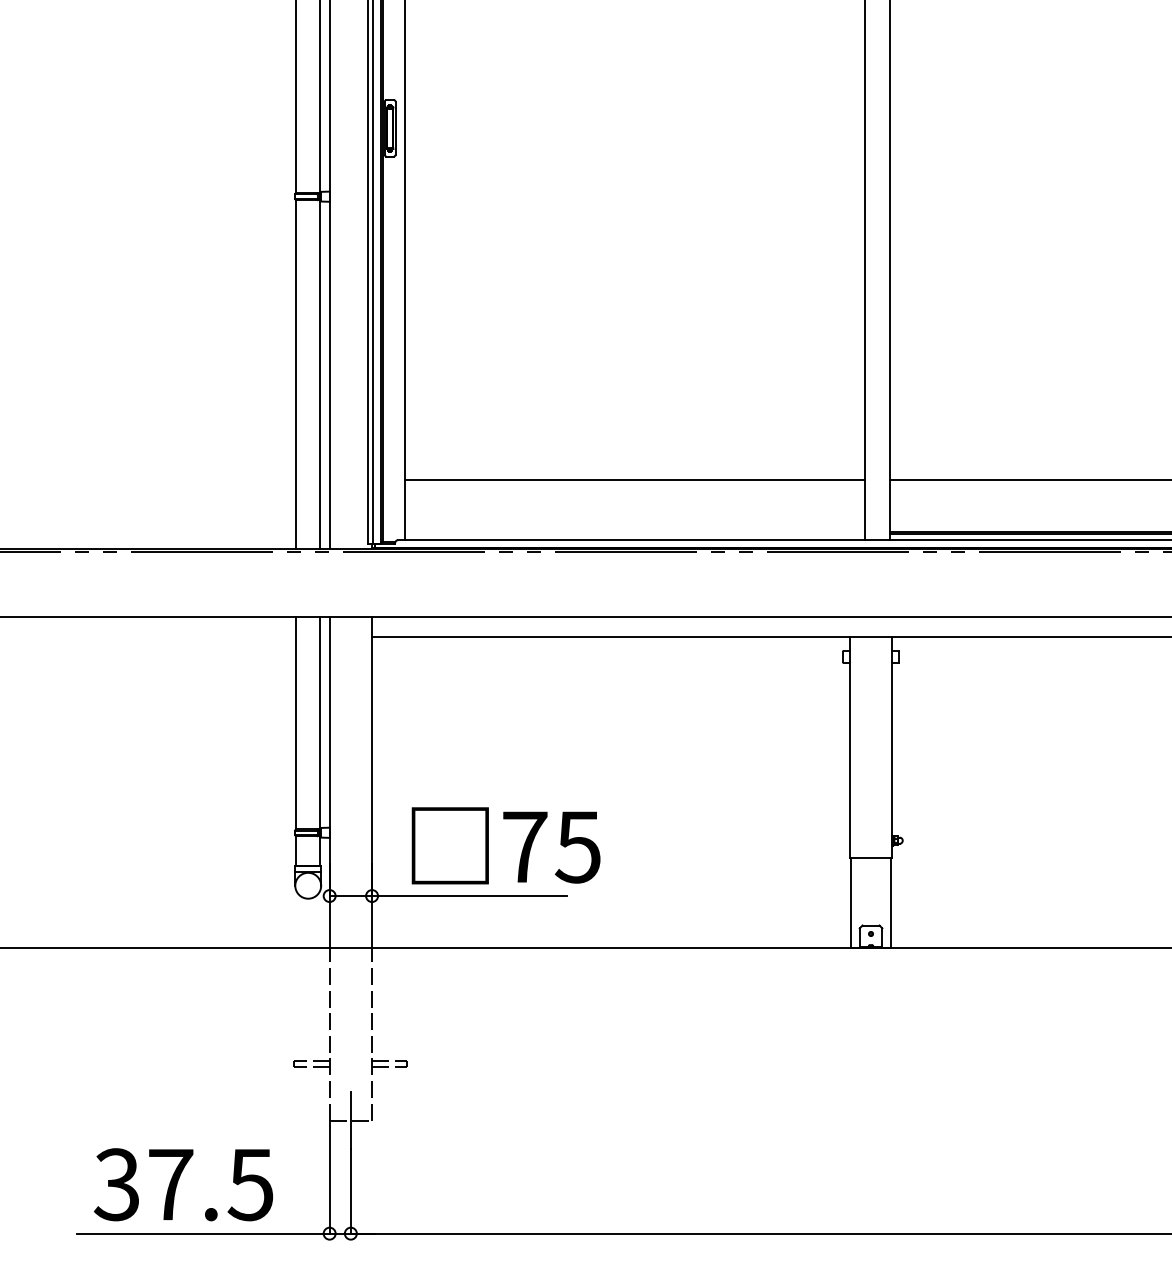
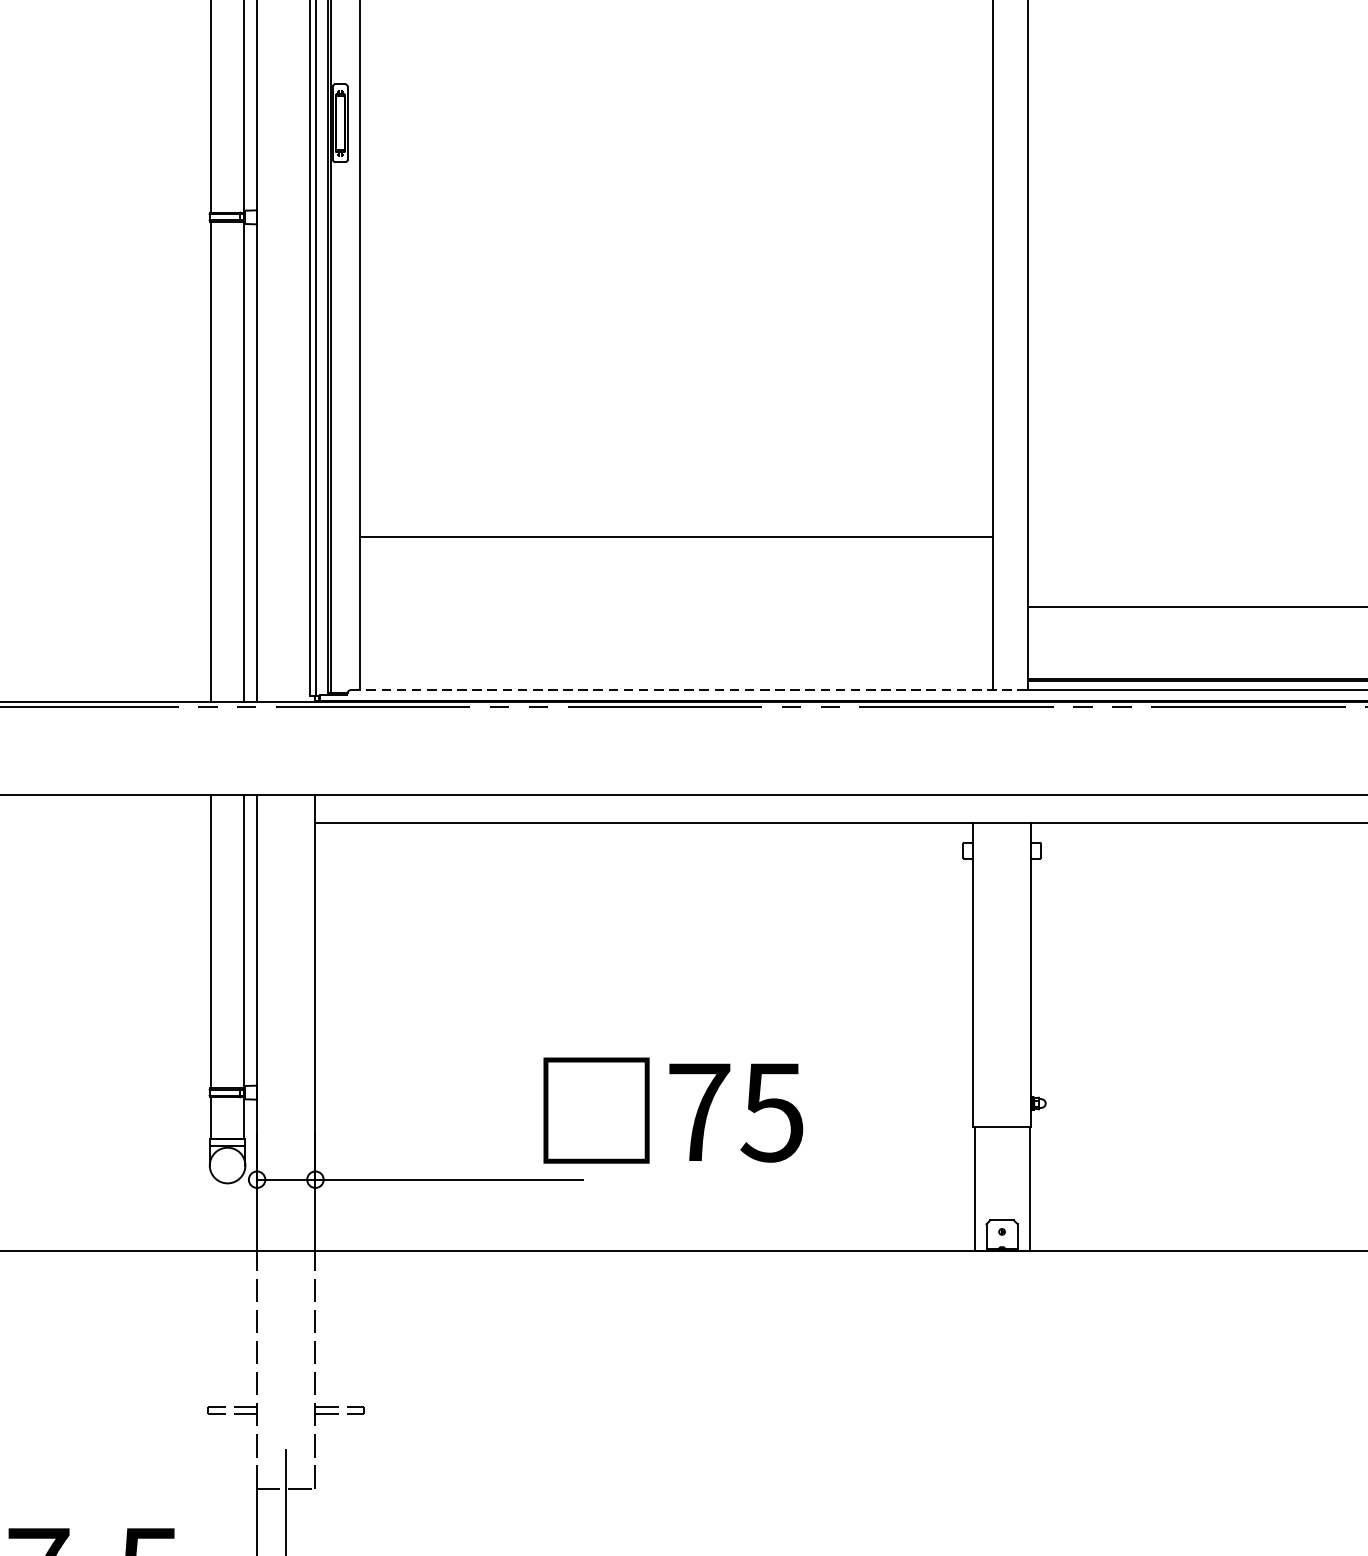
line: (634, 479) -> (676, 536), moved
line: (644, 540) -> (690, 690), solid -> dashed
text: (505, 845) -> (672, 1110), moved

